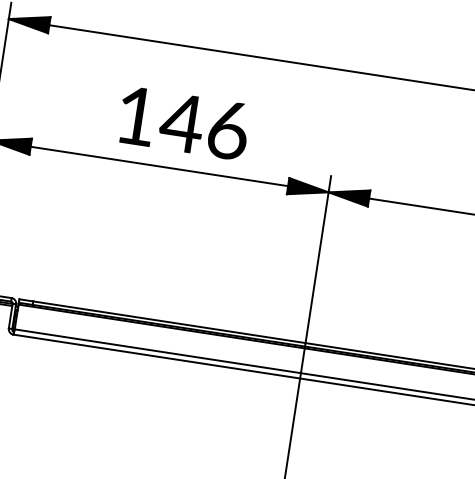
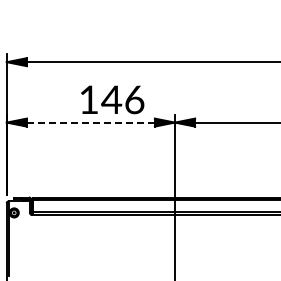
text: (183, 122) -> (112, 99), moved
line: (158, 166) -> (90, 122), solid -> dashed

